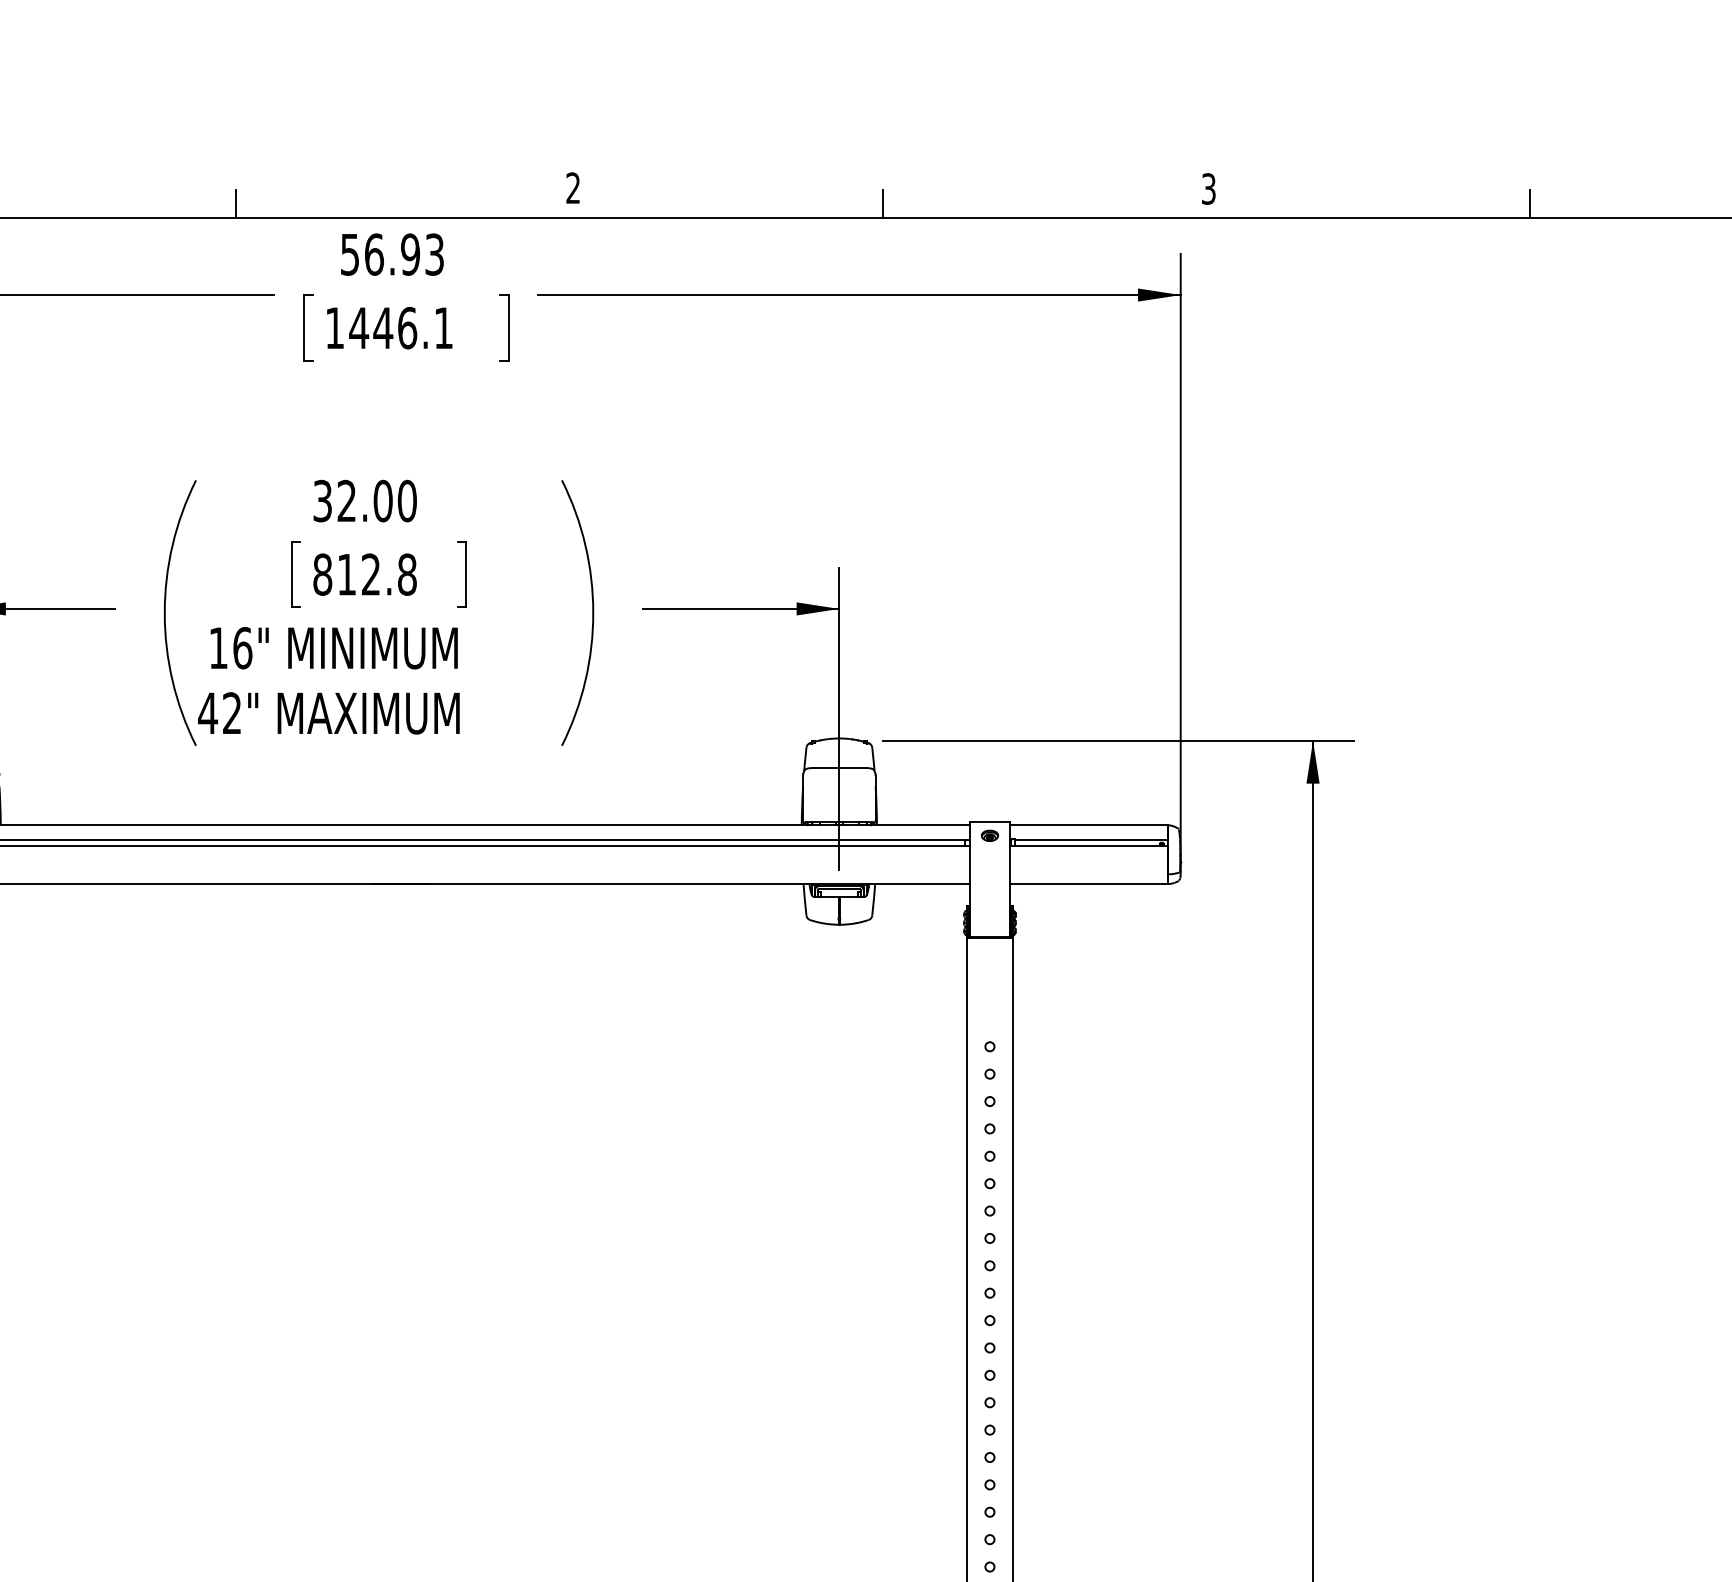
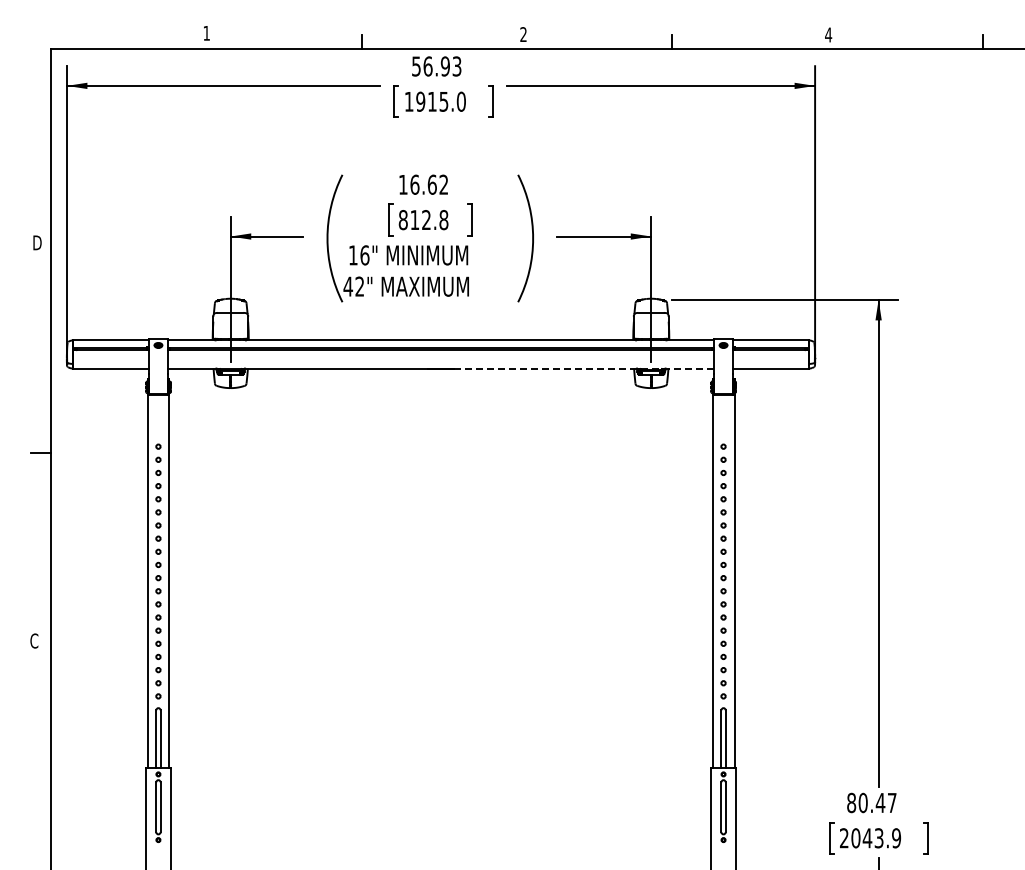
text: (1208, 187) -> (828, 34), 3 -> 4
text: (400, 327) -> (440, 101), 1446.1 -> 1915.0
text: (364, 500) -> (423, 184), 32.00 -> 16.62
line: (698, 883) -> (583, 368), solid -> dashed

